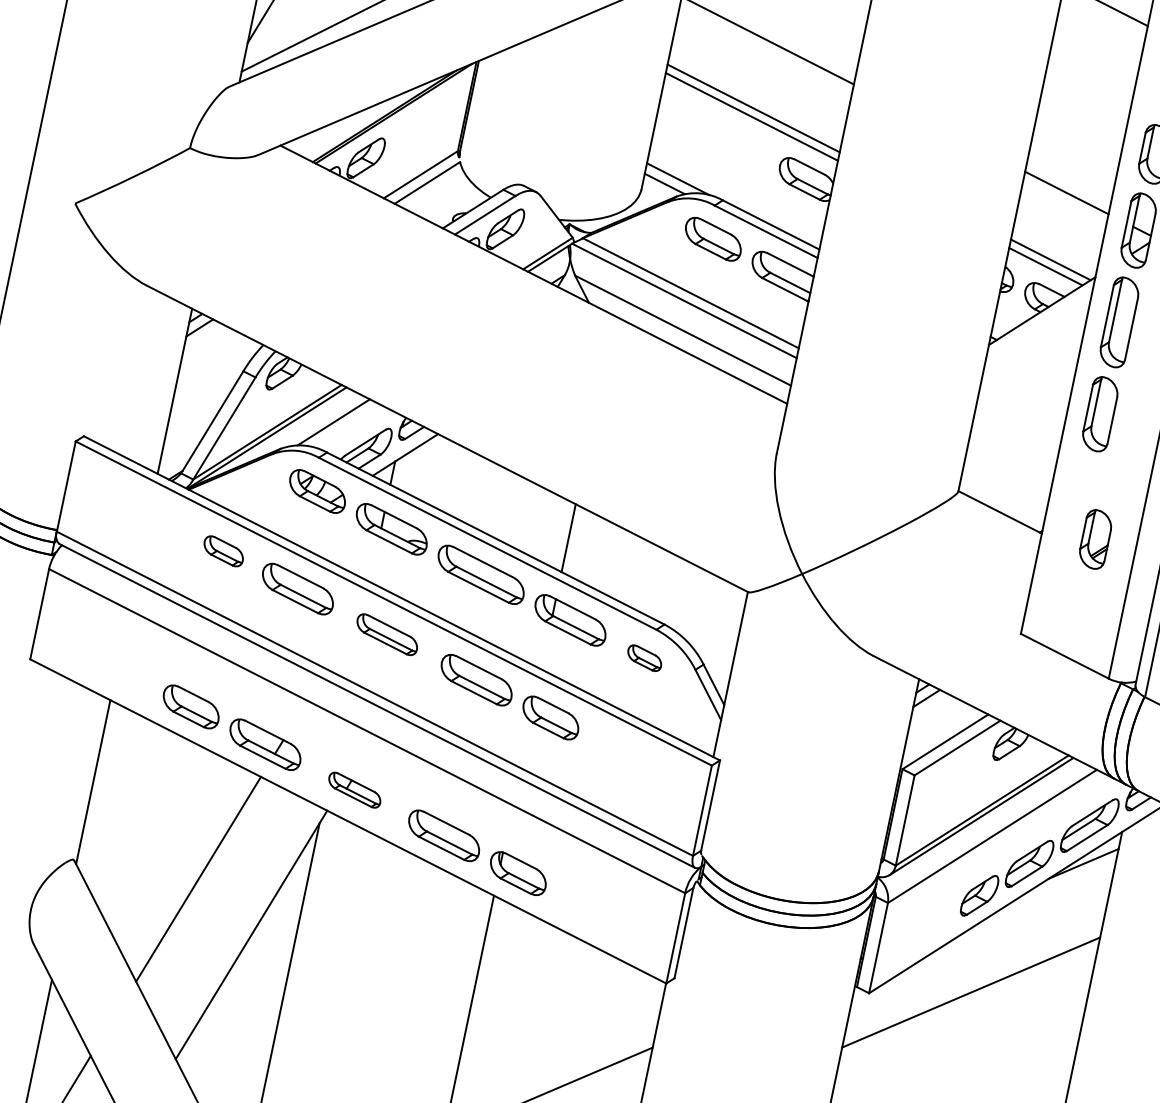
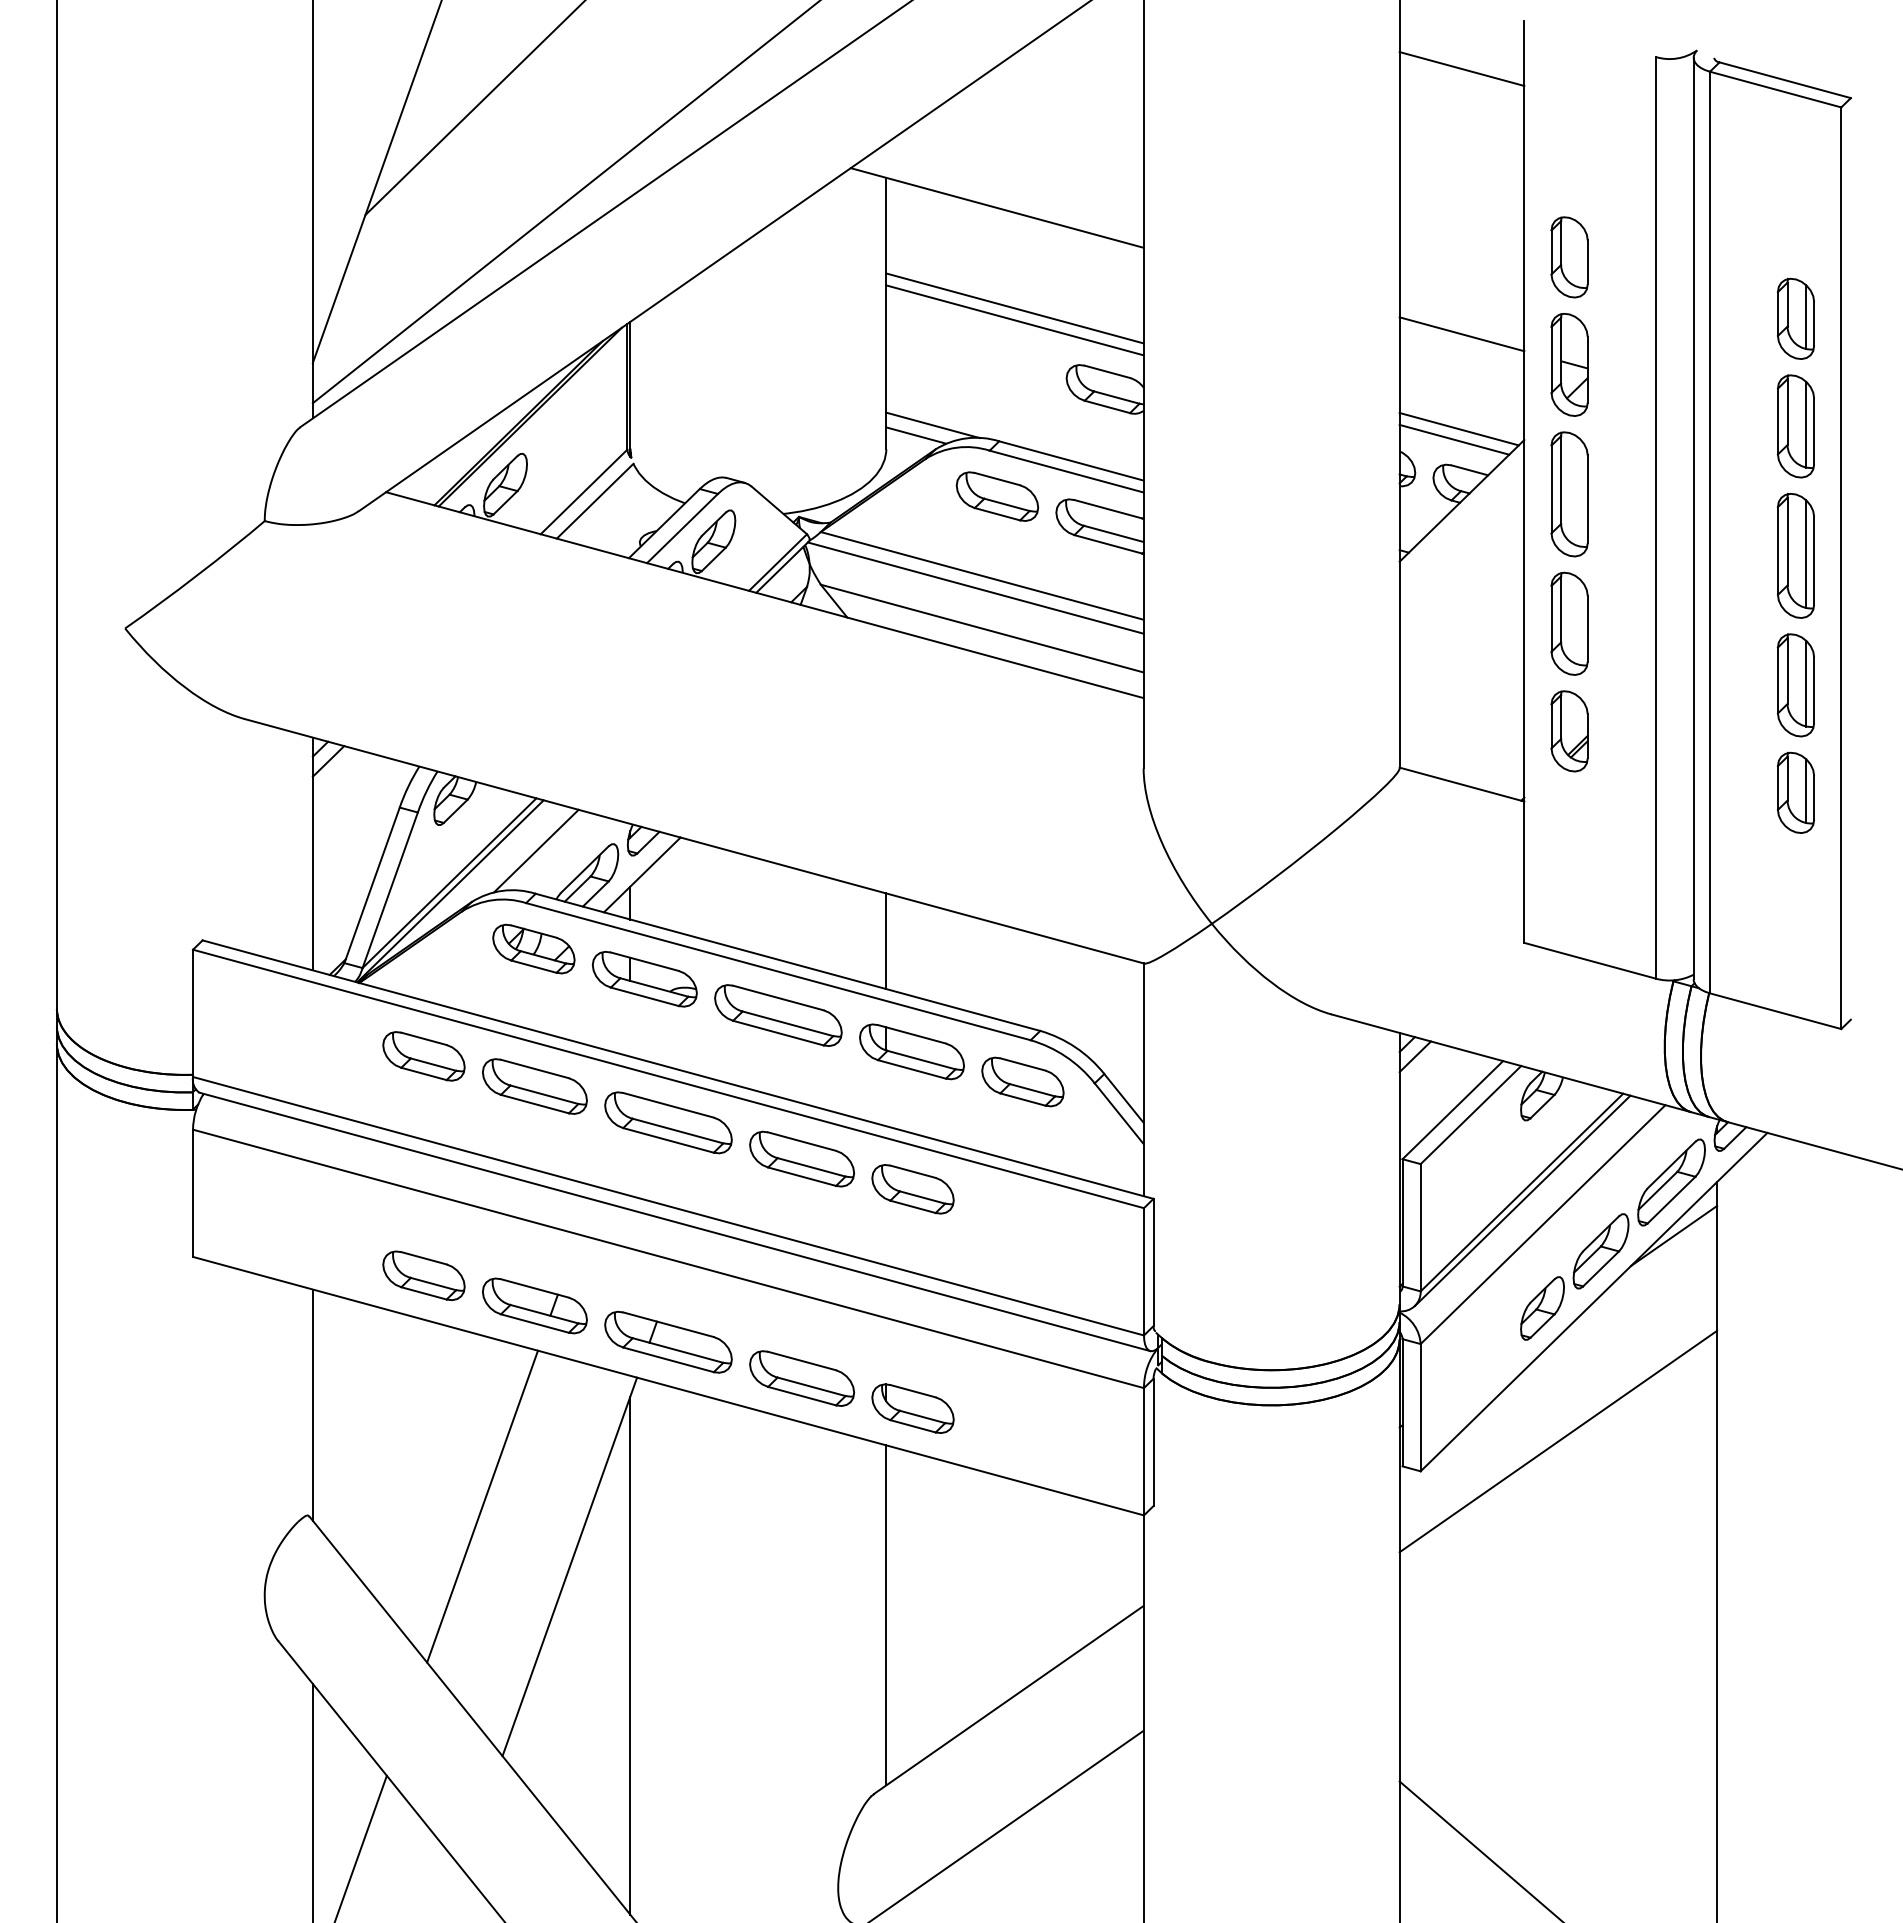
part: (1095, 539) -> (1569, 731), moved
part: (223, 551) -> (423, 1056), size x1.43
part: (387, 634) -> (668, 1122), size x1.43
part: (644, 657) -> (1022, 1081), size x1.67
part: (354, 789) -> (668, 1341), size x1.67

